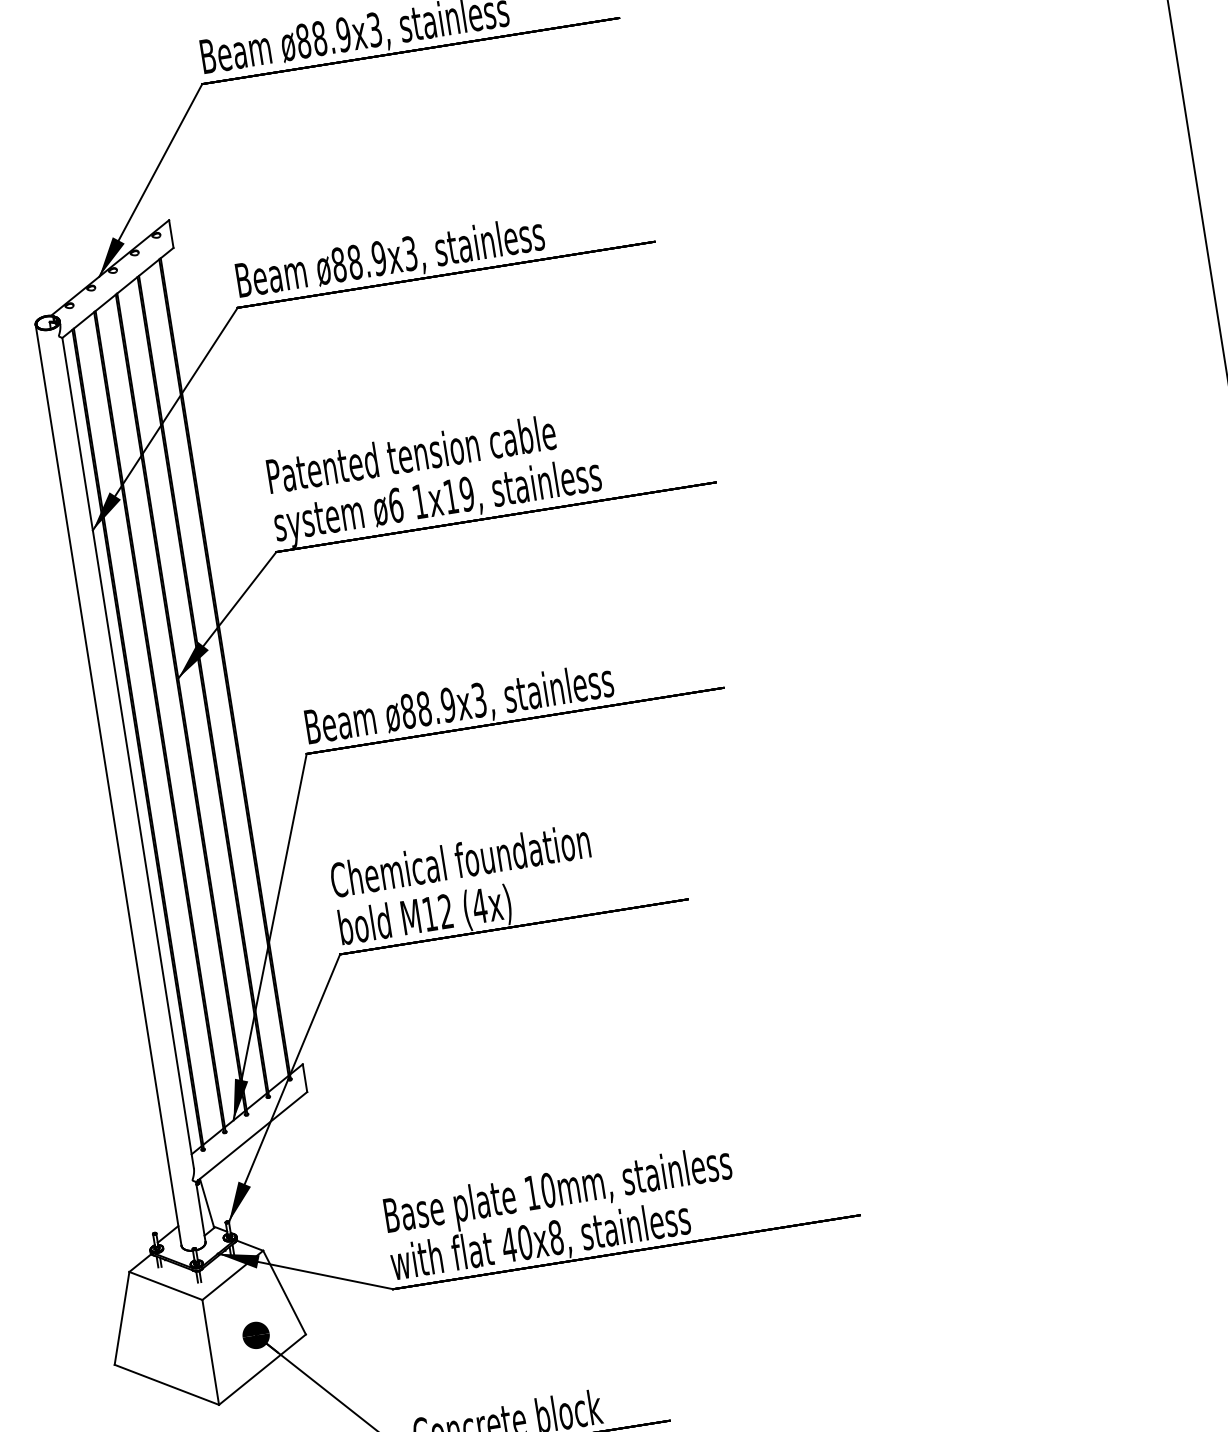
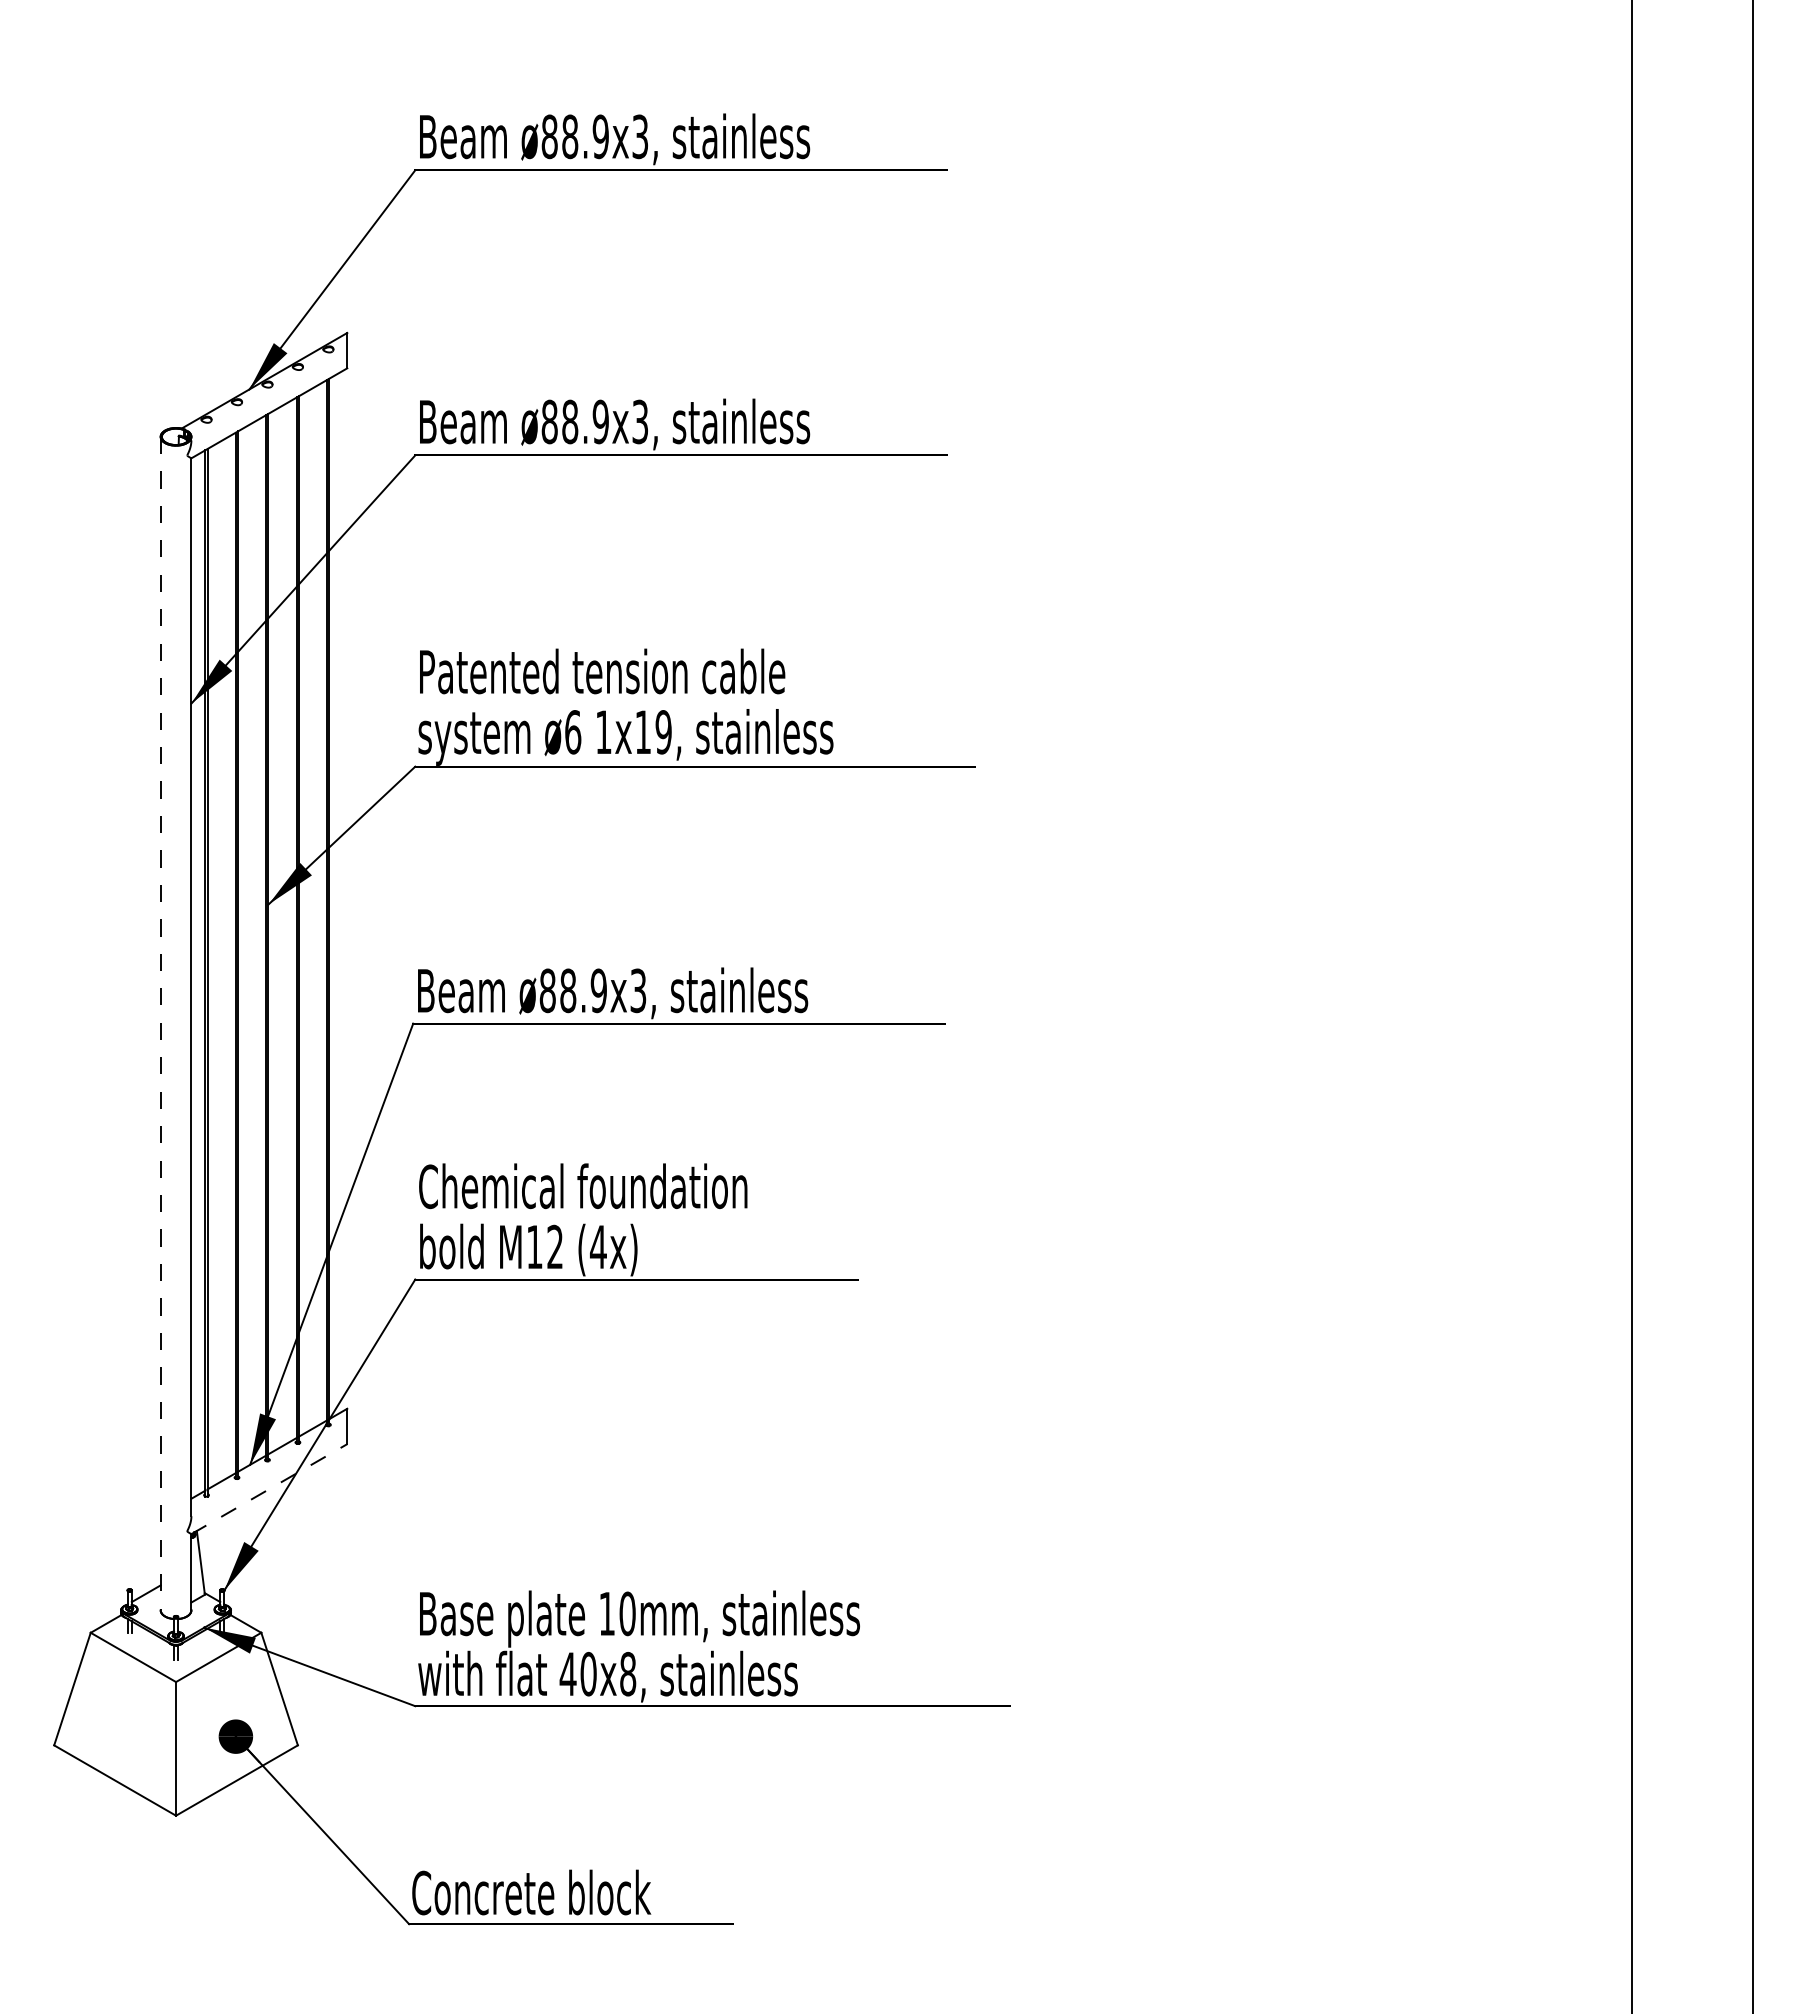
line: (108, 785) -> (160, 1023), solid -> dashed
line: (251, 1136) -> (269, 1488), solid -> dashed

